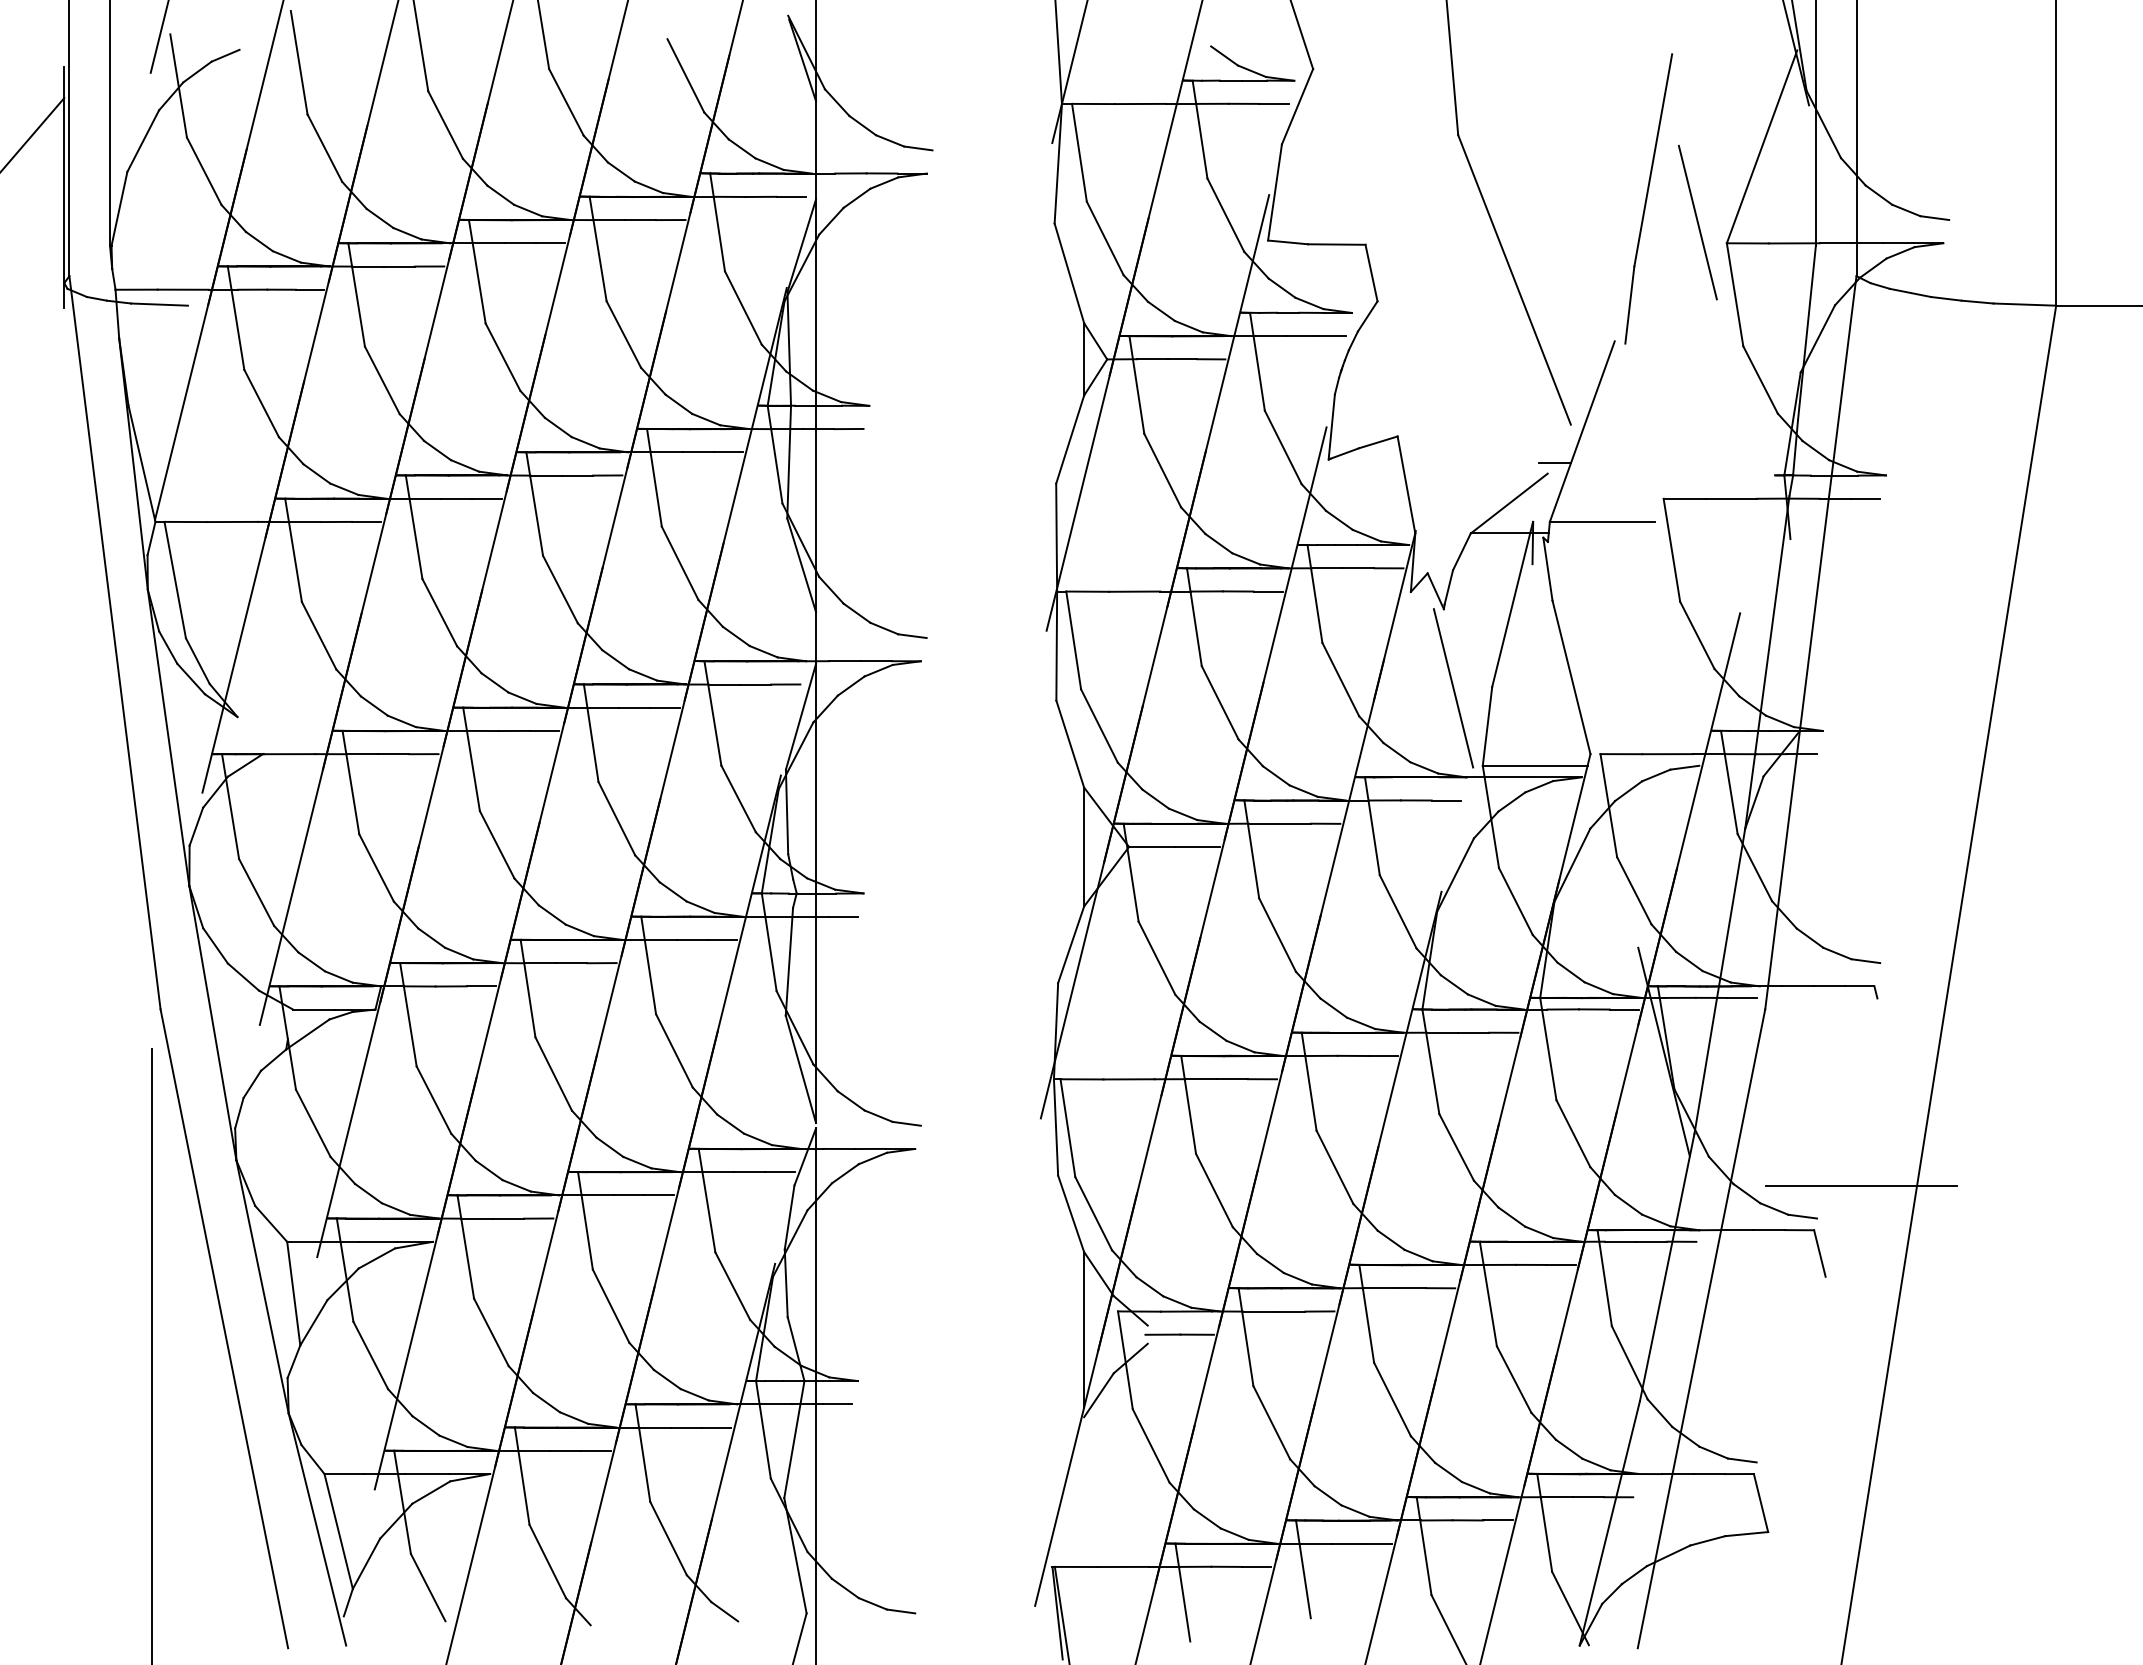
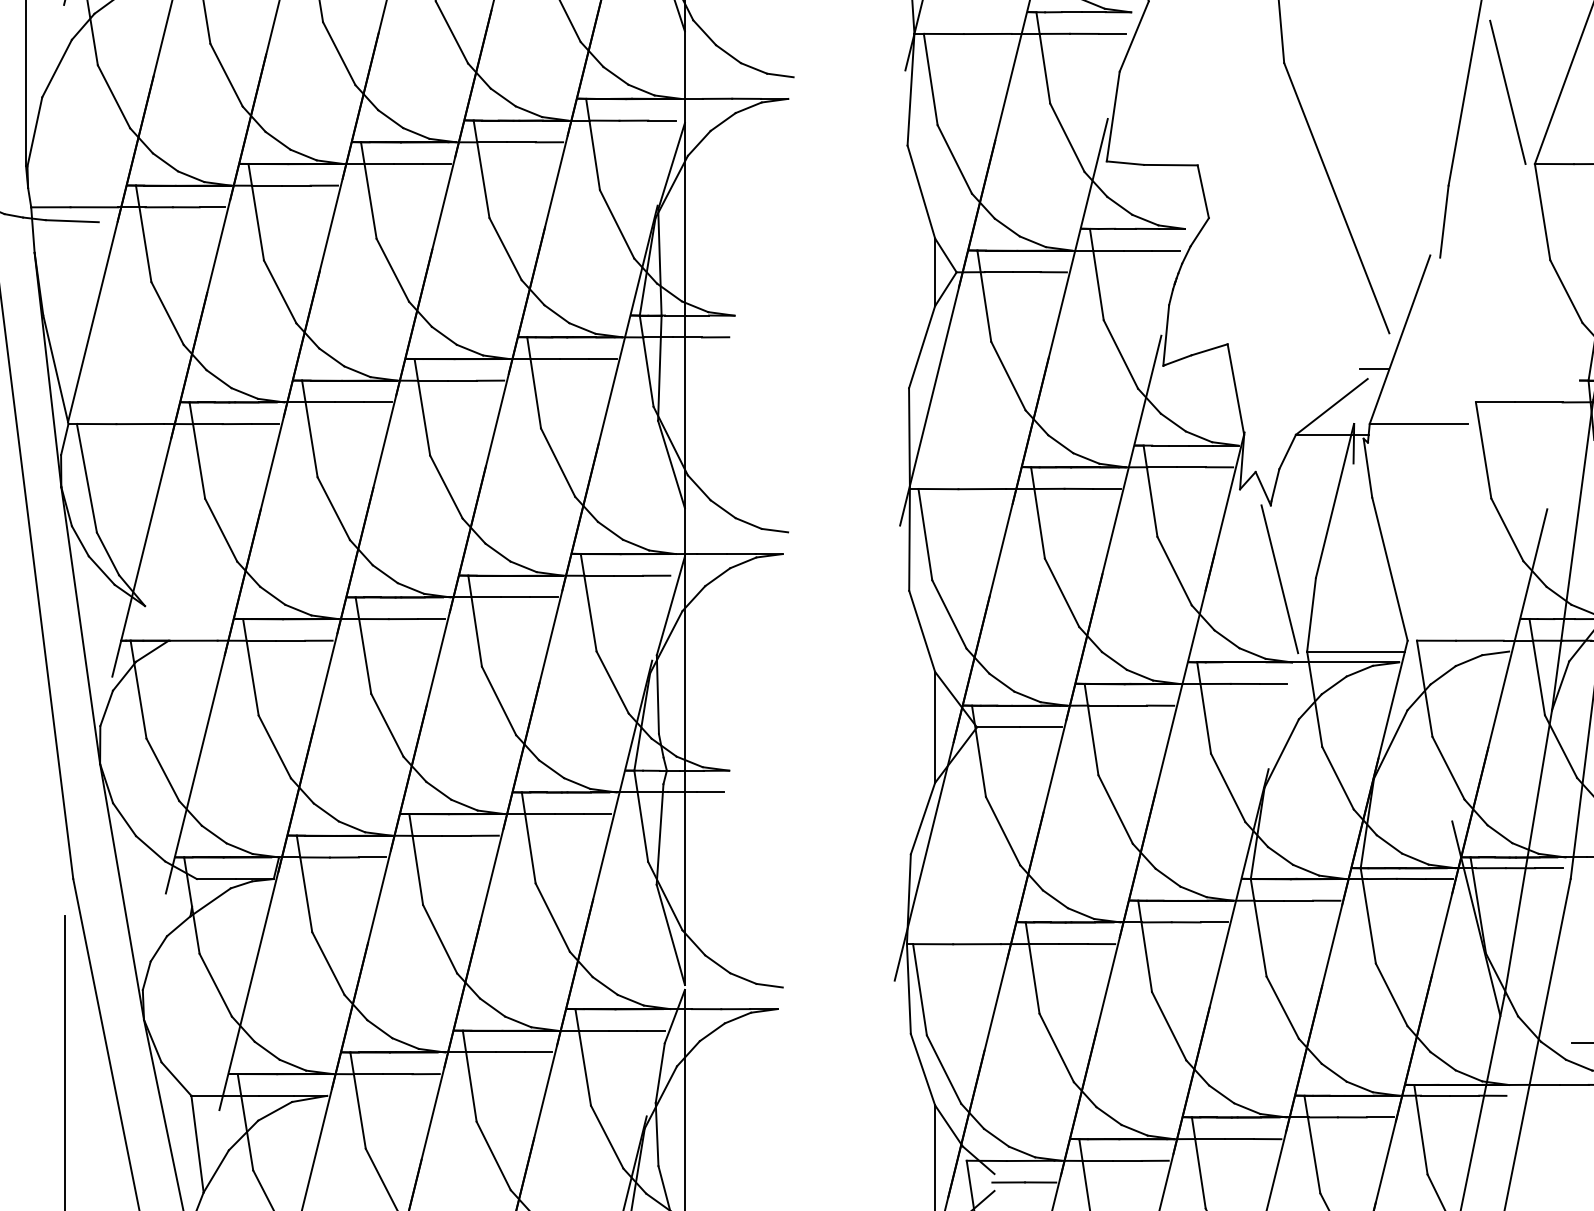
line: (1697, 222) -> (1507, 92), moved

